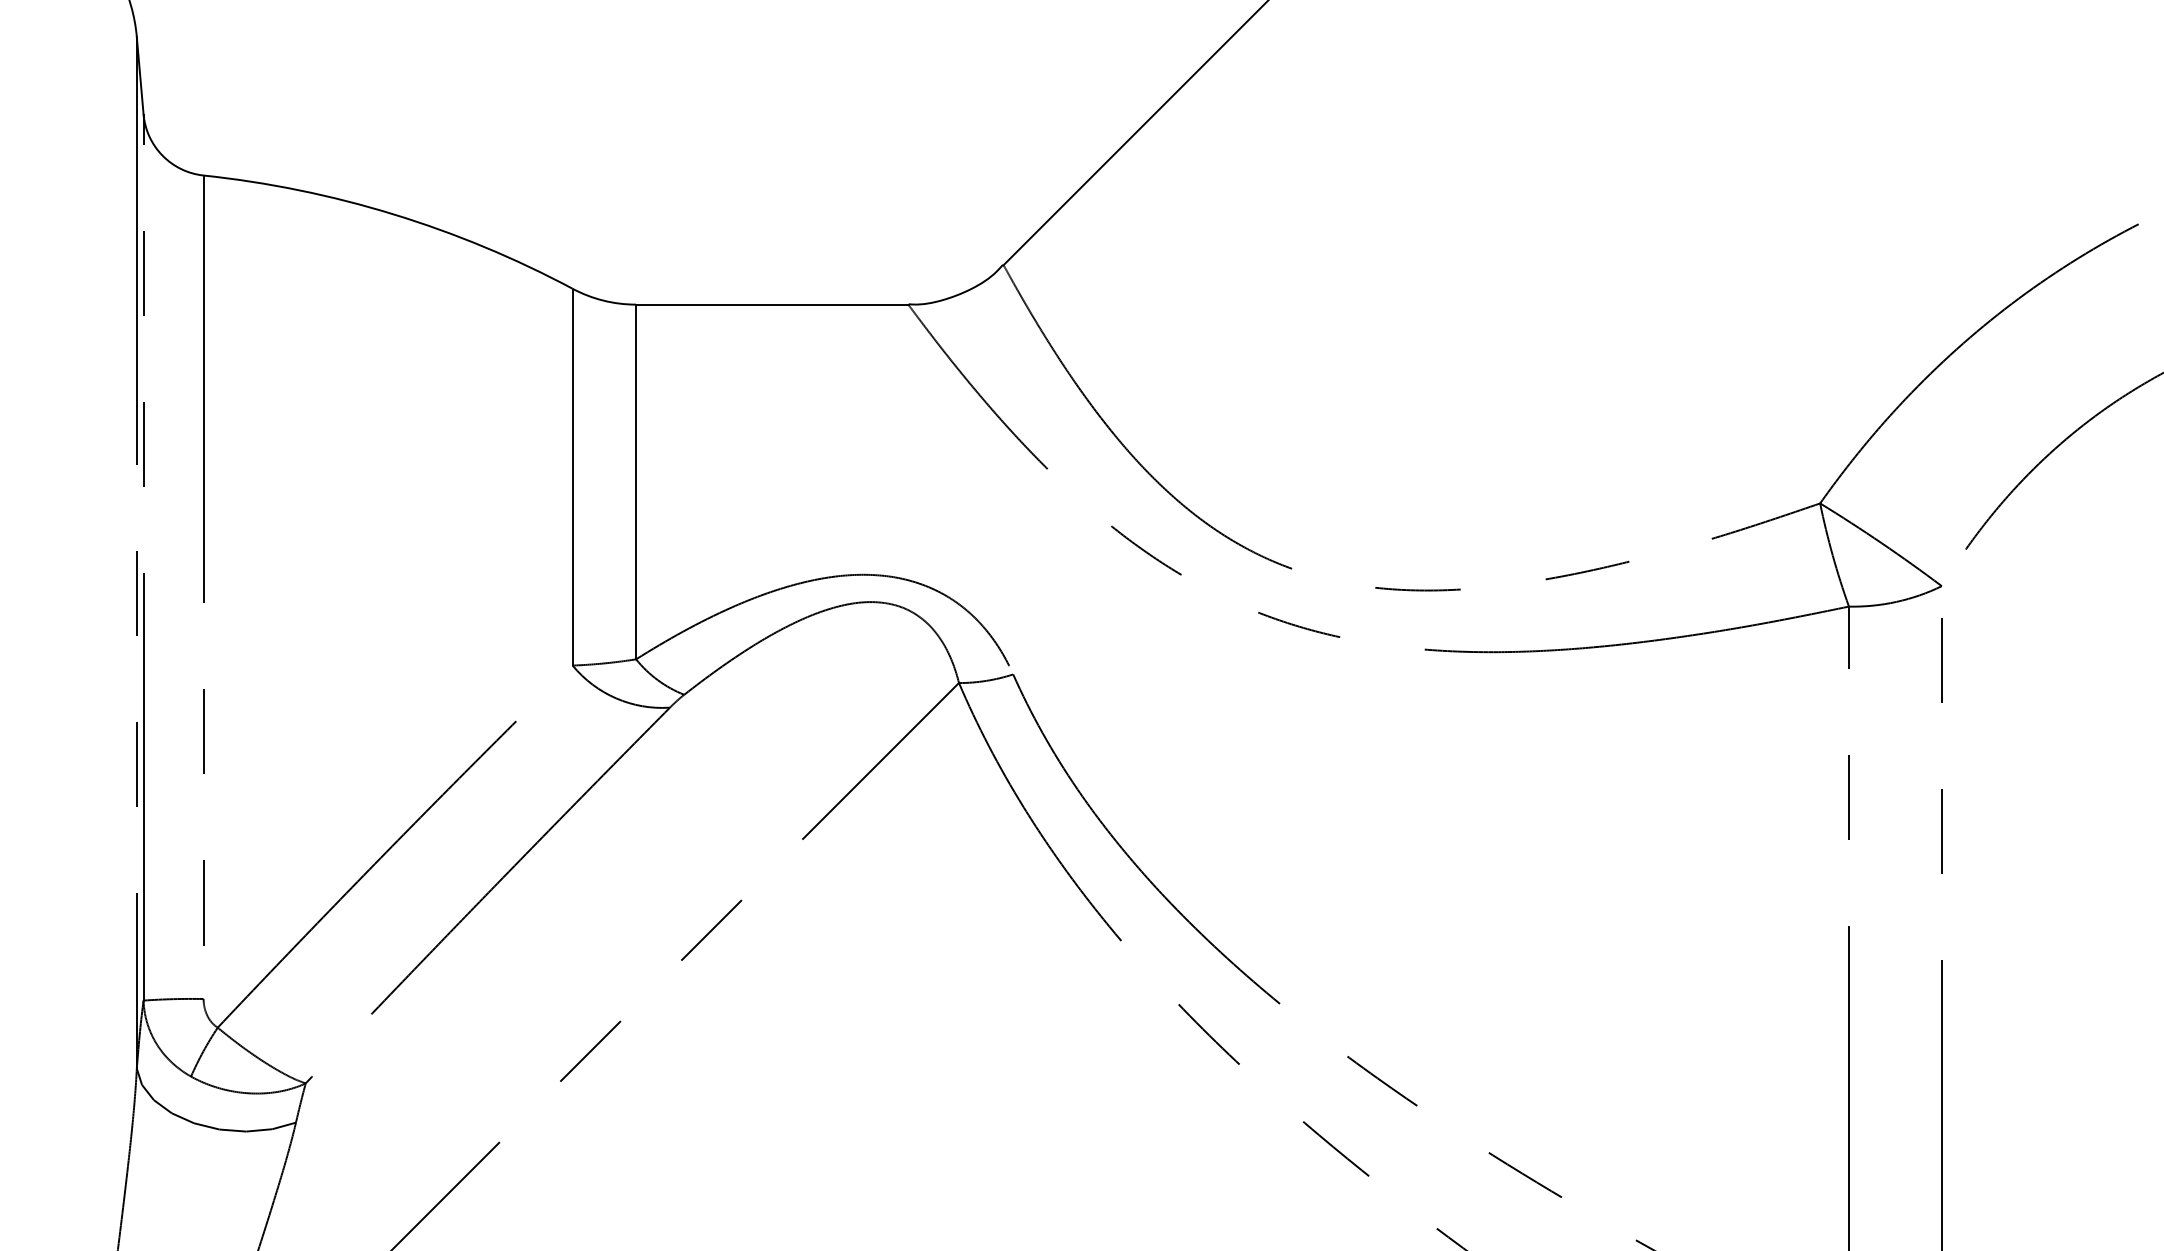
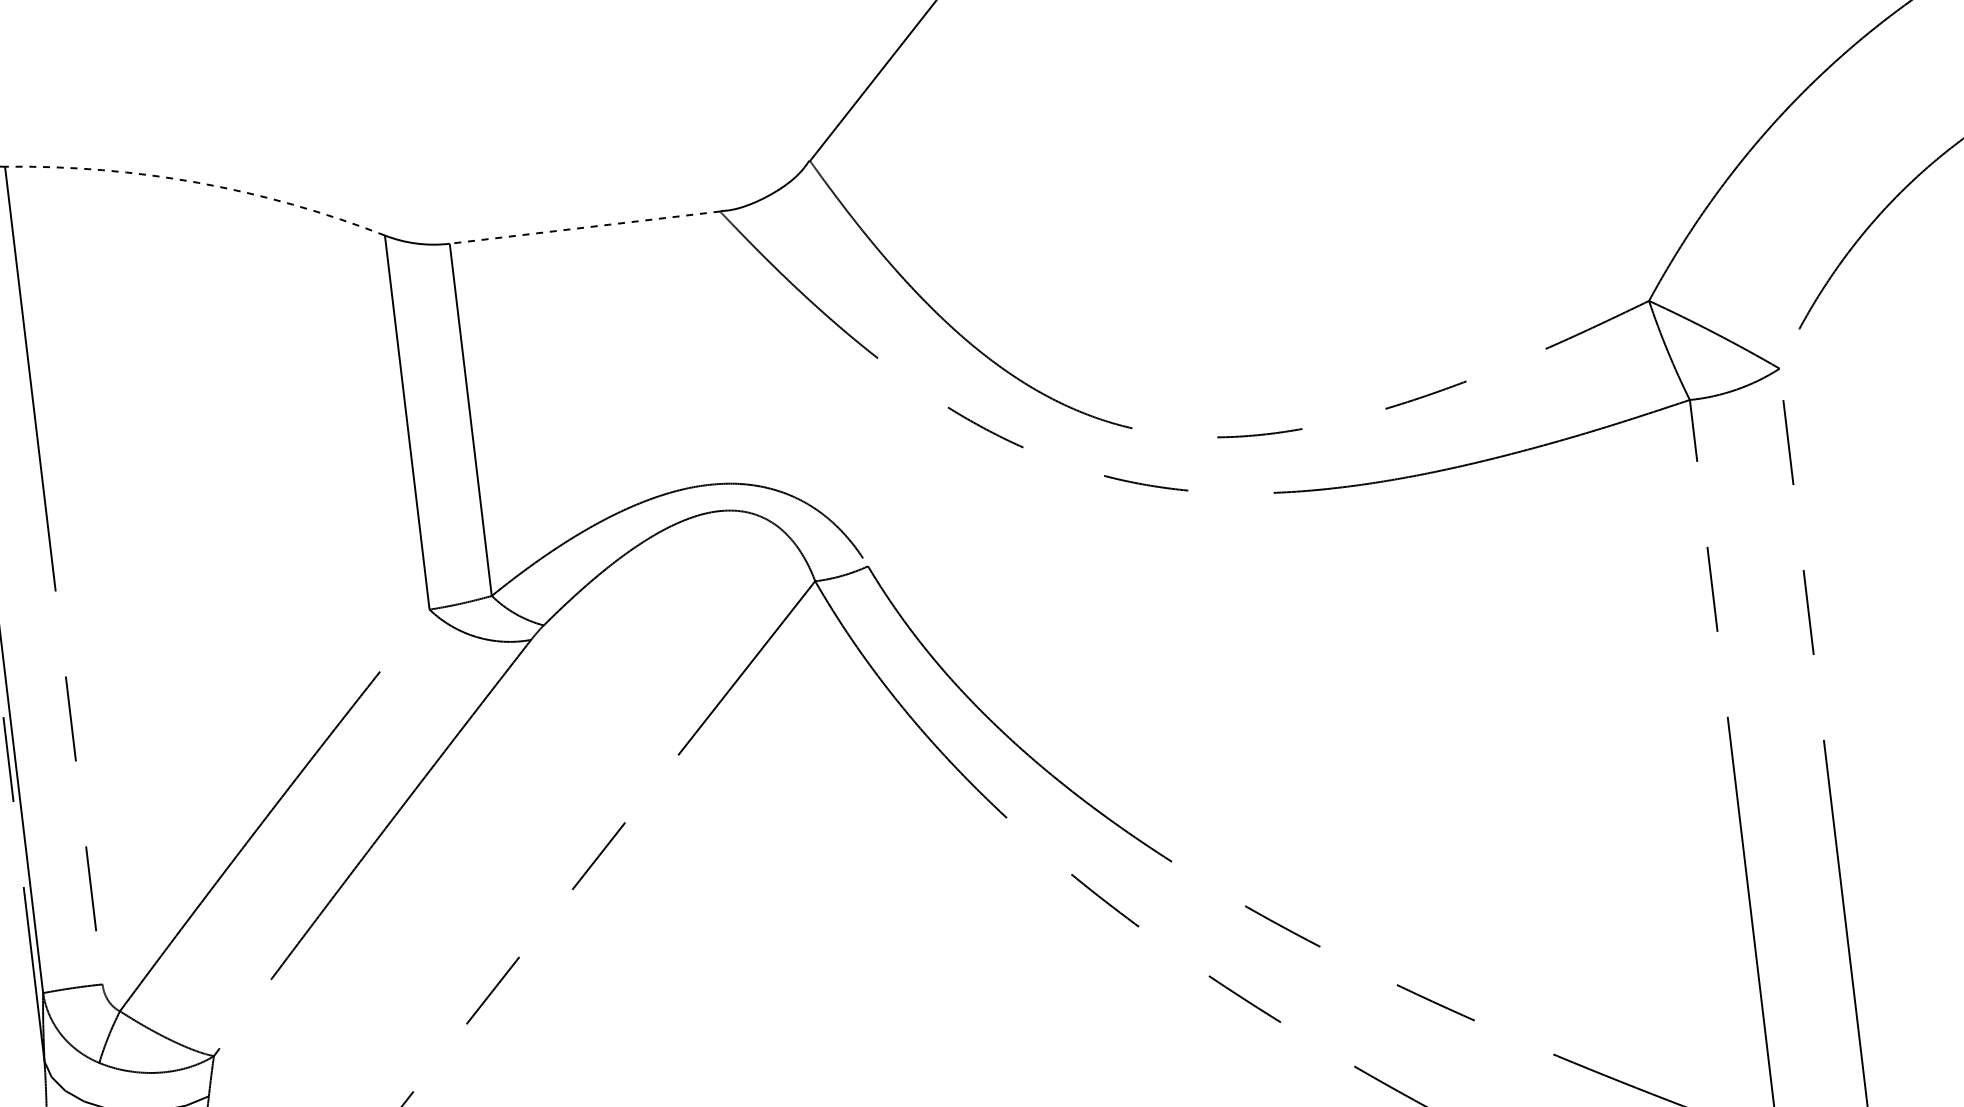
arc: (393, 214) -> (198, 182), solid -> dashed
line: (771, 304) -> (584, 227), solid -> dashed

